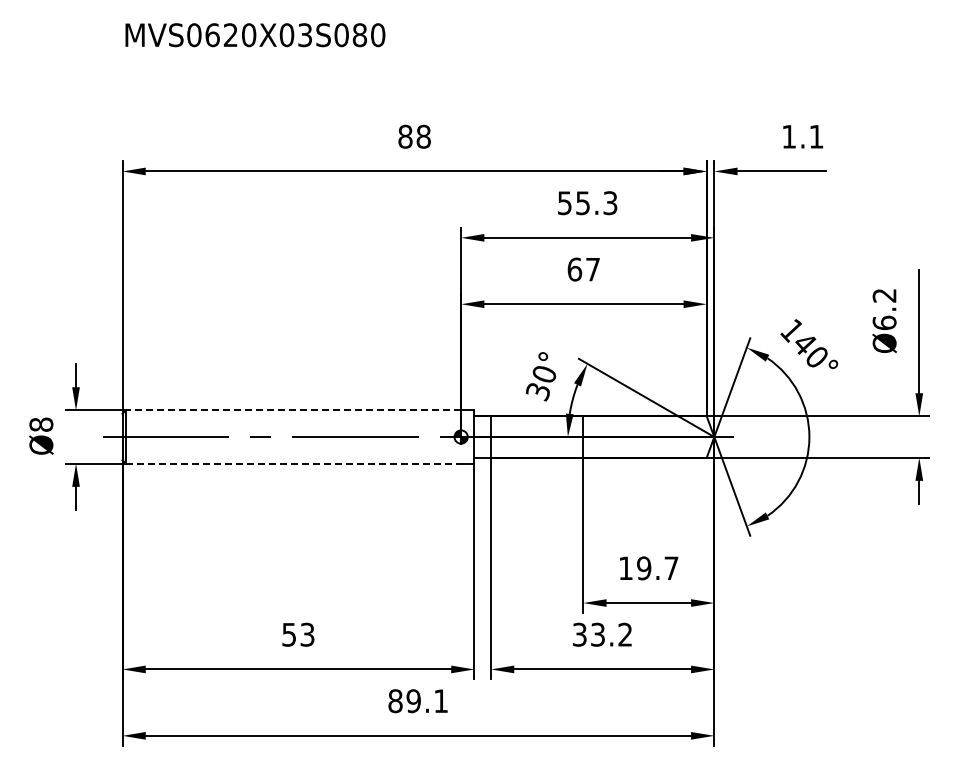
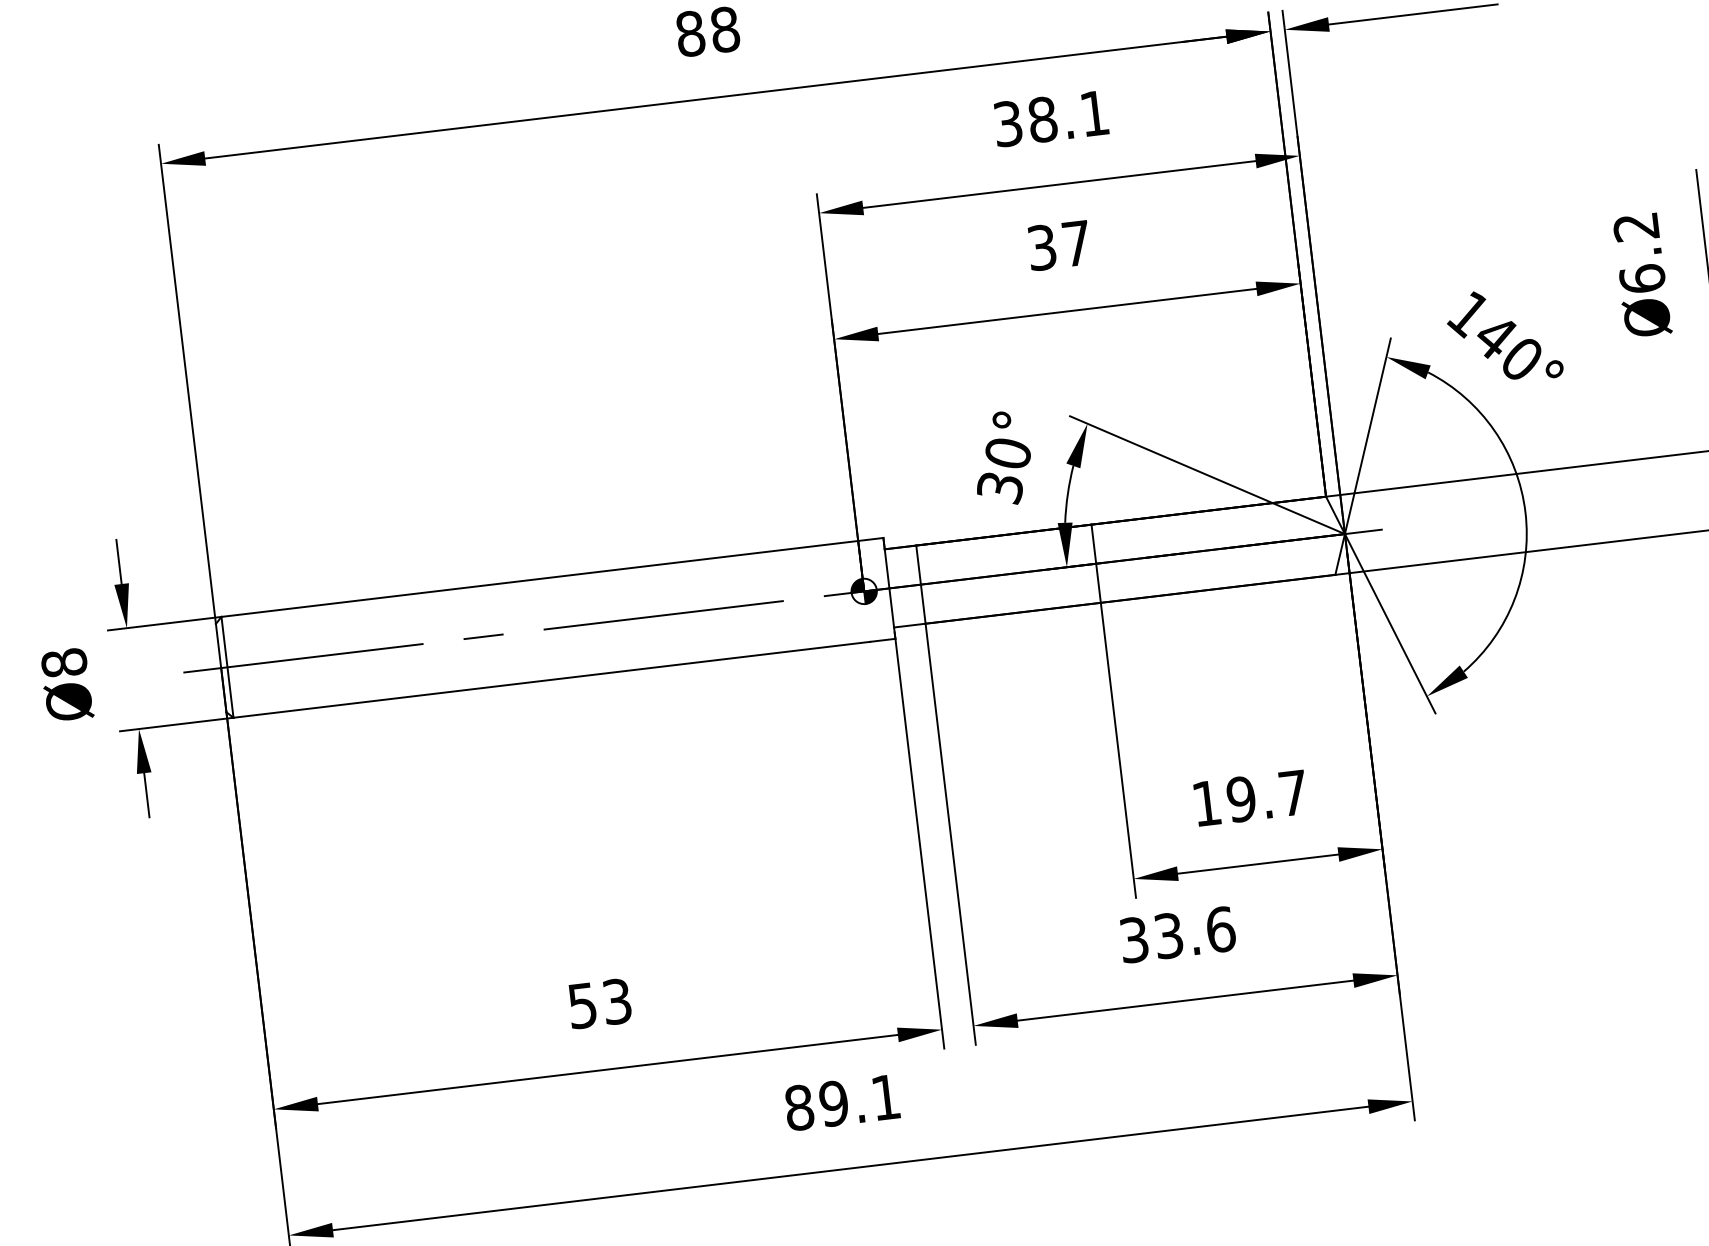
text: (587, 203) -> (1051, 119), 55.3 -> 38.1
text: (574, 269) -> (1041, 247), 67 -> 37
line: (293, 410) -> (539, 578), dashed -> solid
line: (293, 463) -> (551, 679), dashed -> solid
text: (625, 634) -> (1220, 929), 33.2 -> 33.6

